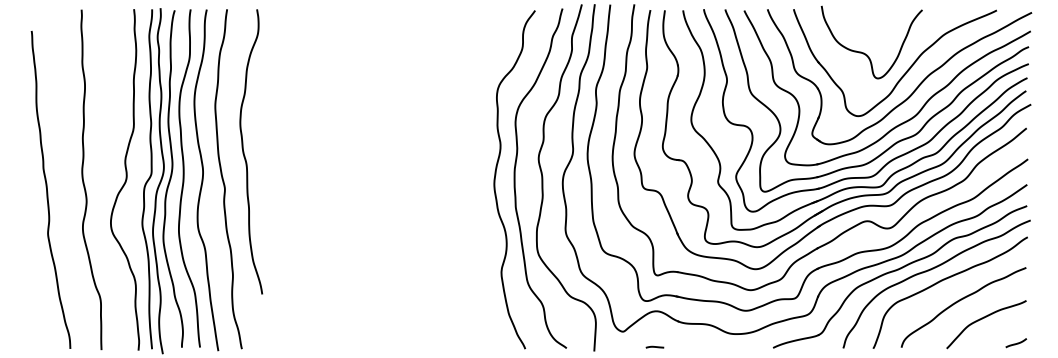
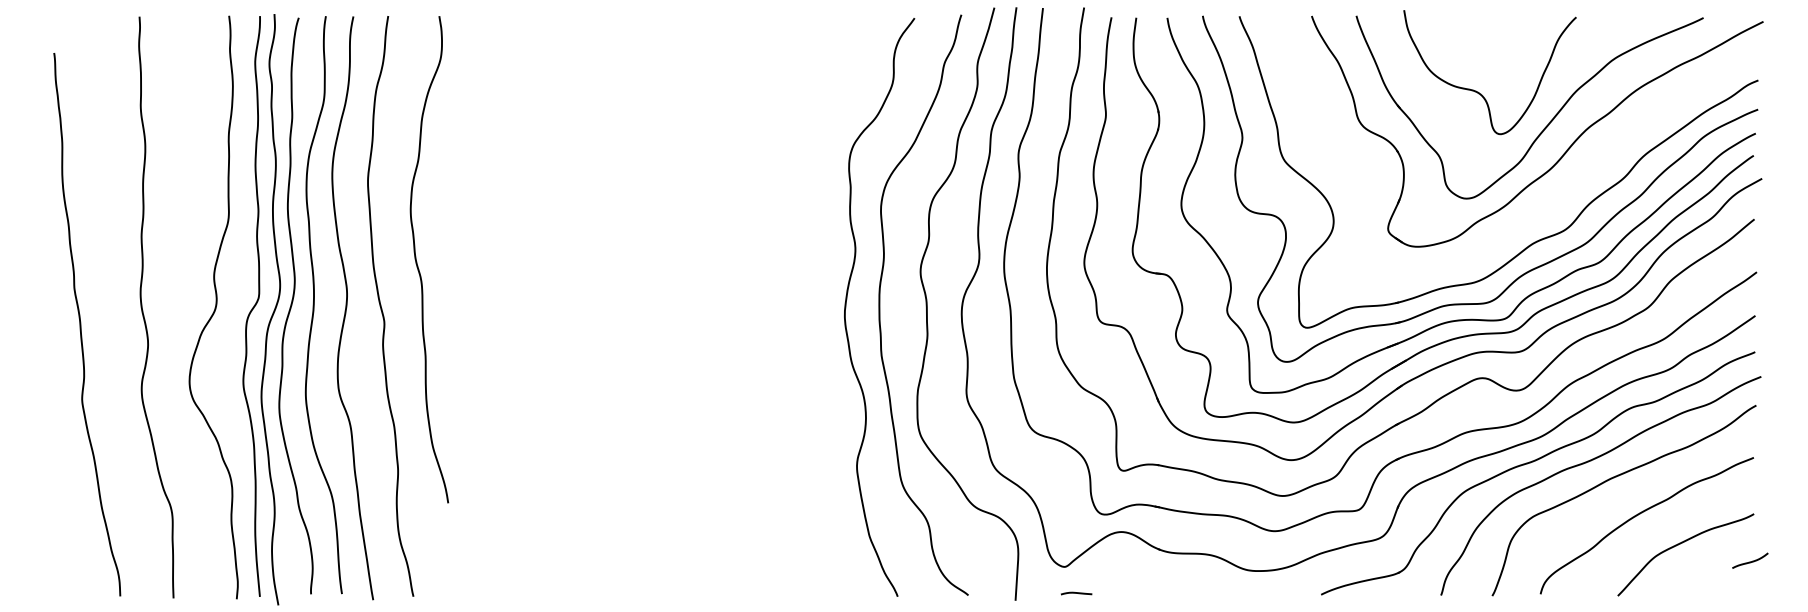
part: (902, 122) -> (1542, 209), removed
line: (1016, 343) -> (1750, 561), moved
line: (654, 346) -> (1075, 592), moved

